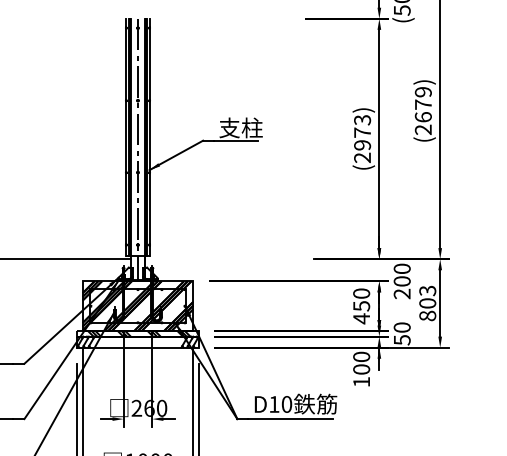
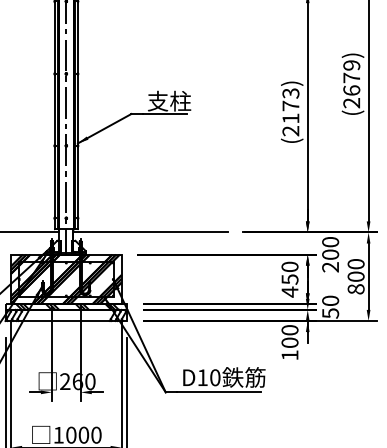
text: (362, 145) -> (290, 118), (2973) -> (2173)
line: (221, 259) -> (149, 232), added
text: (427, 290) -> (355, 263), 803 -> 800

